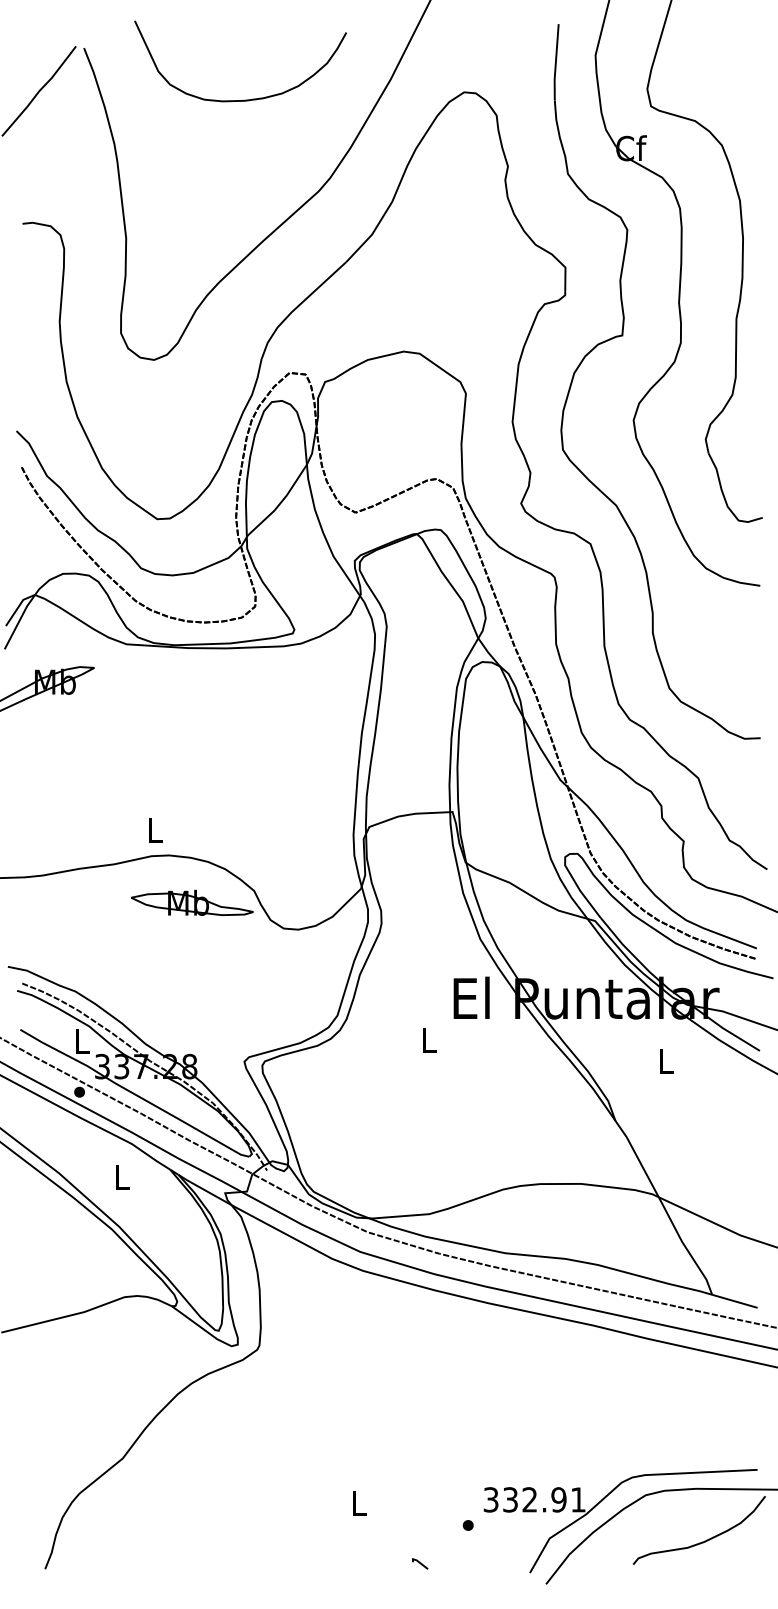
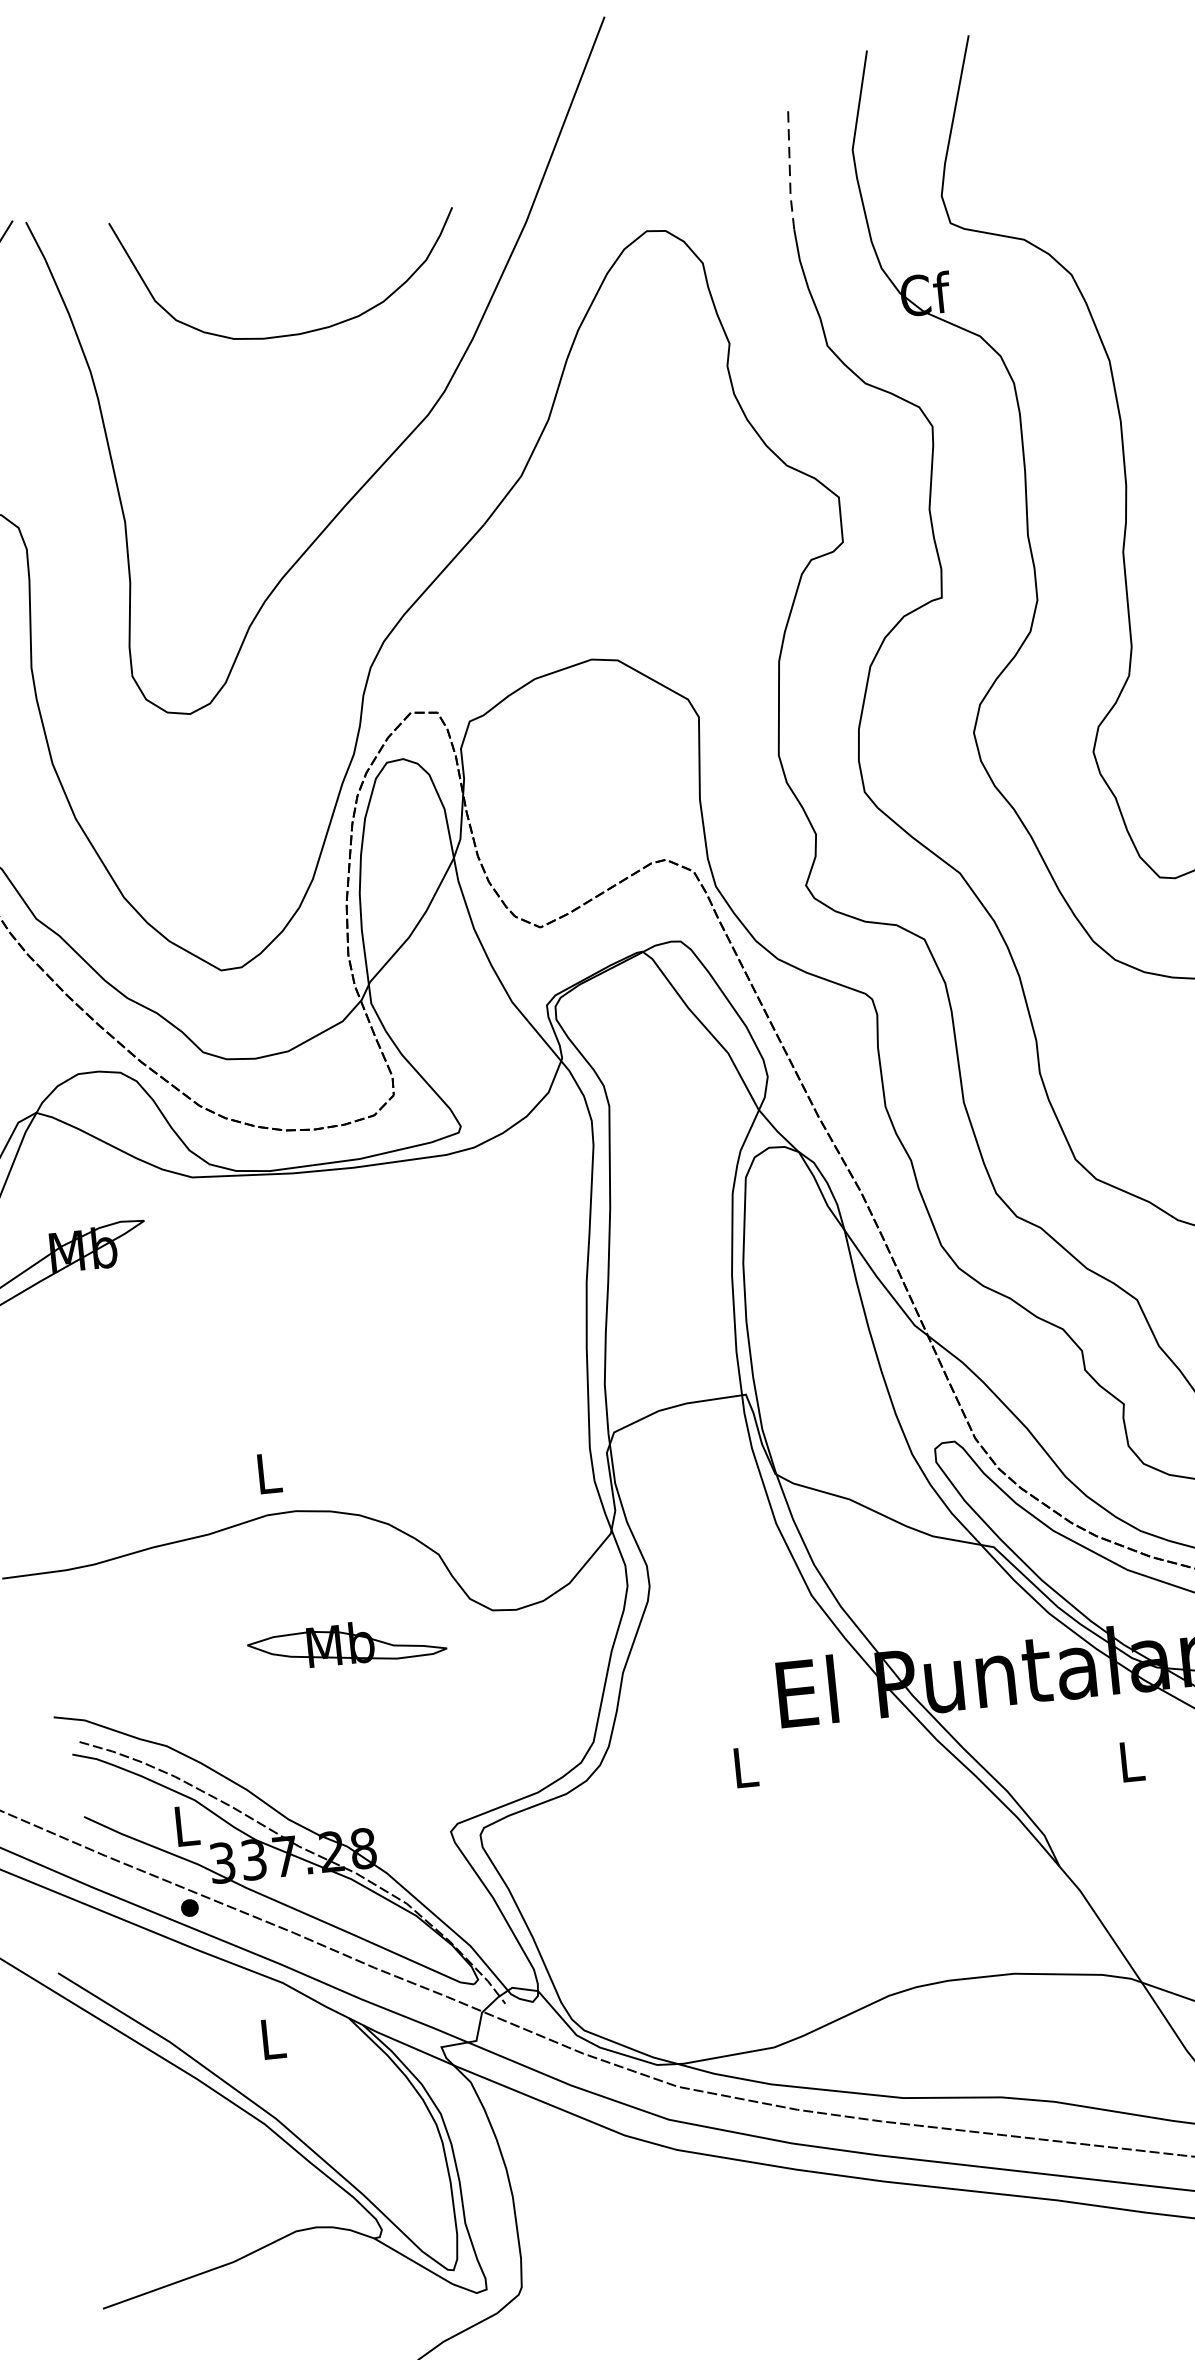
line: (555, 62) -> (789, 168), solid -> dashed
curve: (244, 99) -> (298, 332), moved
part: (192, 902) -> (347, 1643), moved

